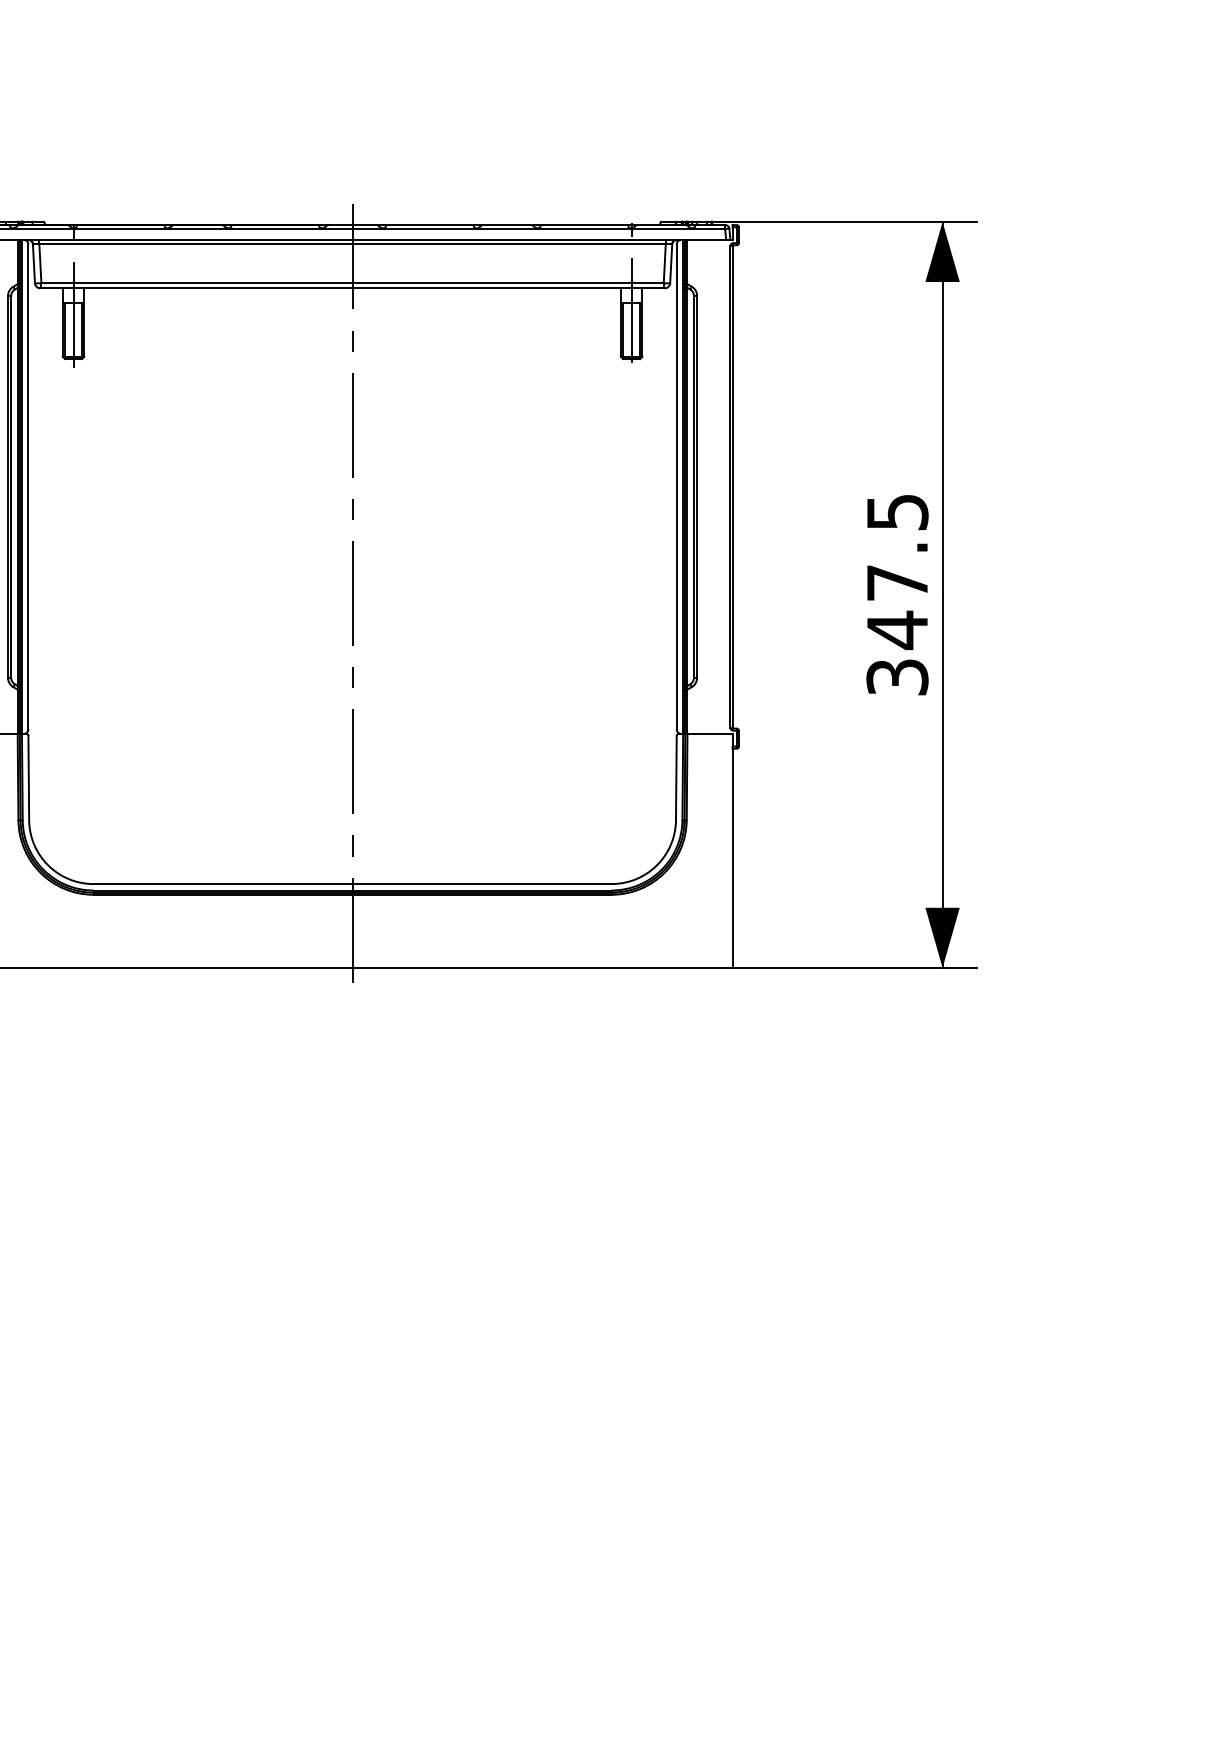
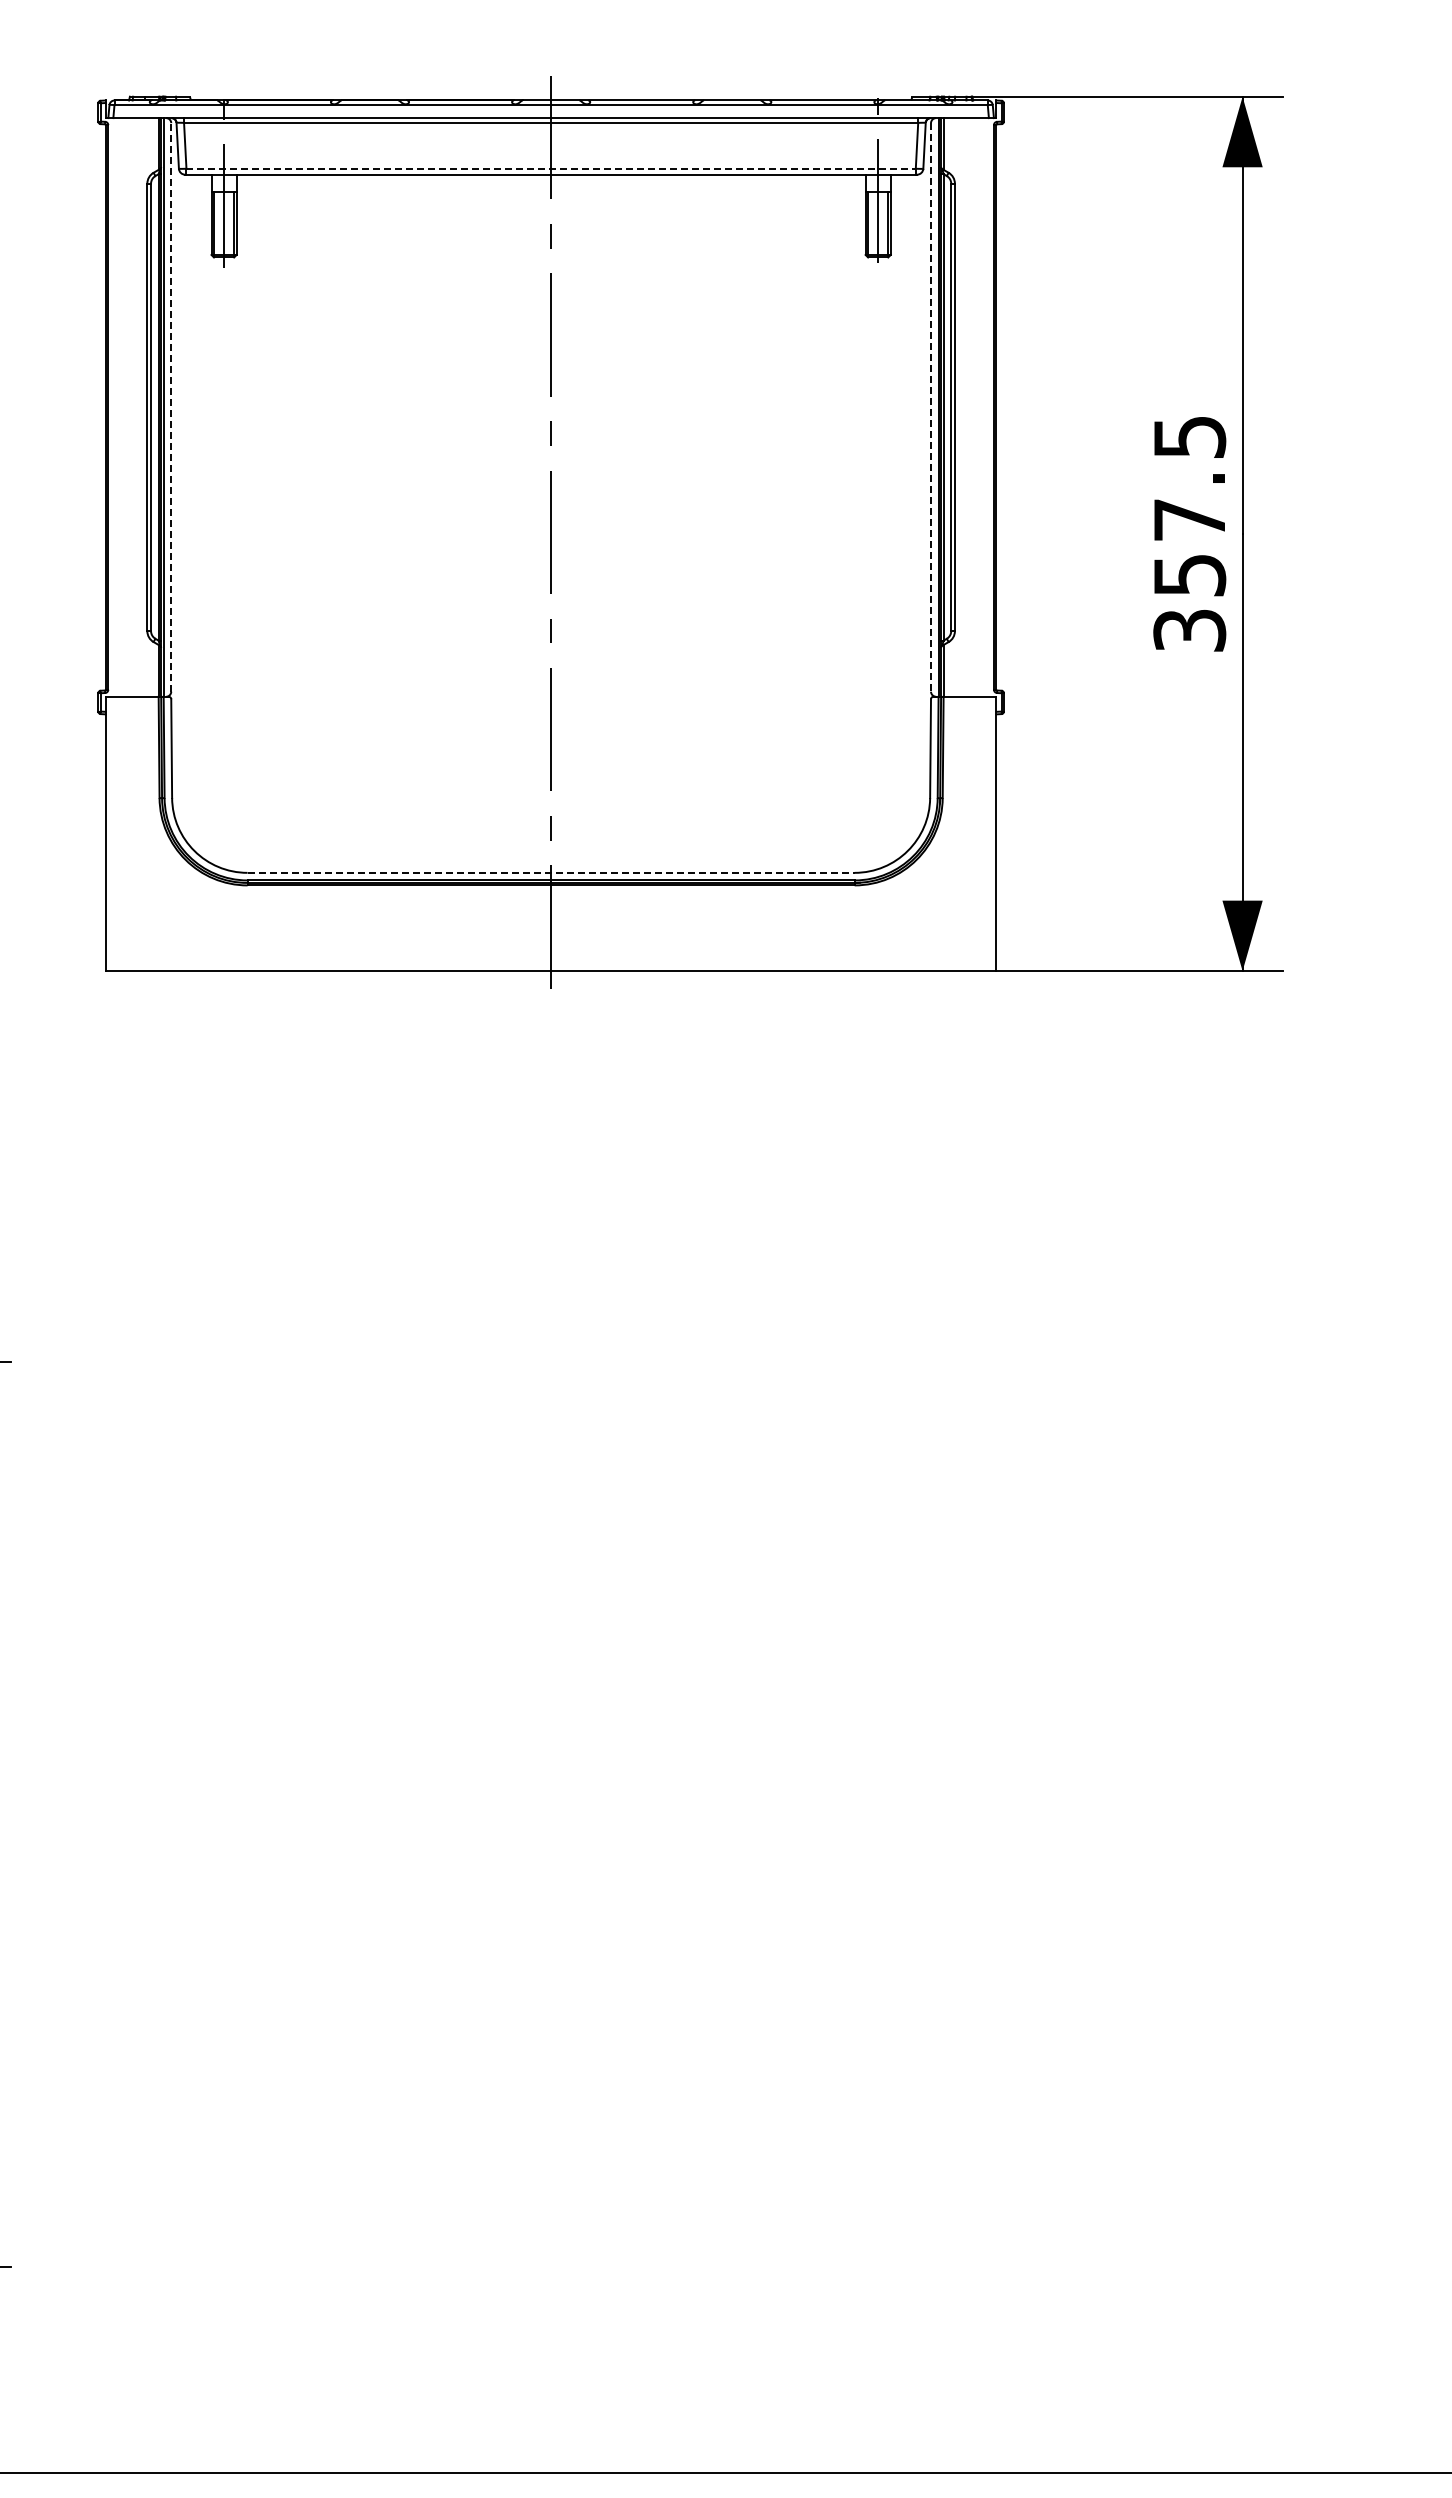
line: (352, 283) -> (551, 168), solid -> dashed
line: (28, 486) -> (171, 406), solid -> dashed
line: (677, 486) -> (931, 407), solid -> dashed
text: (898, 630) -> (1190, 575), 347.5 -> 357.5
line: (352, 883) -> (551, 872), solid -> dashed

